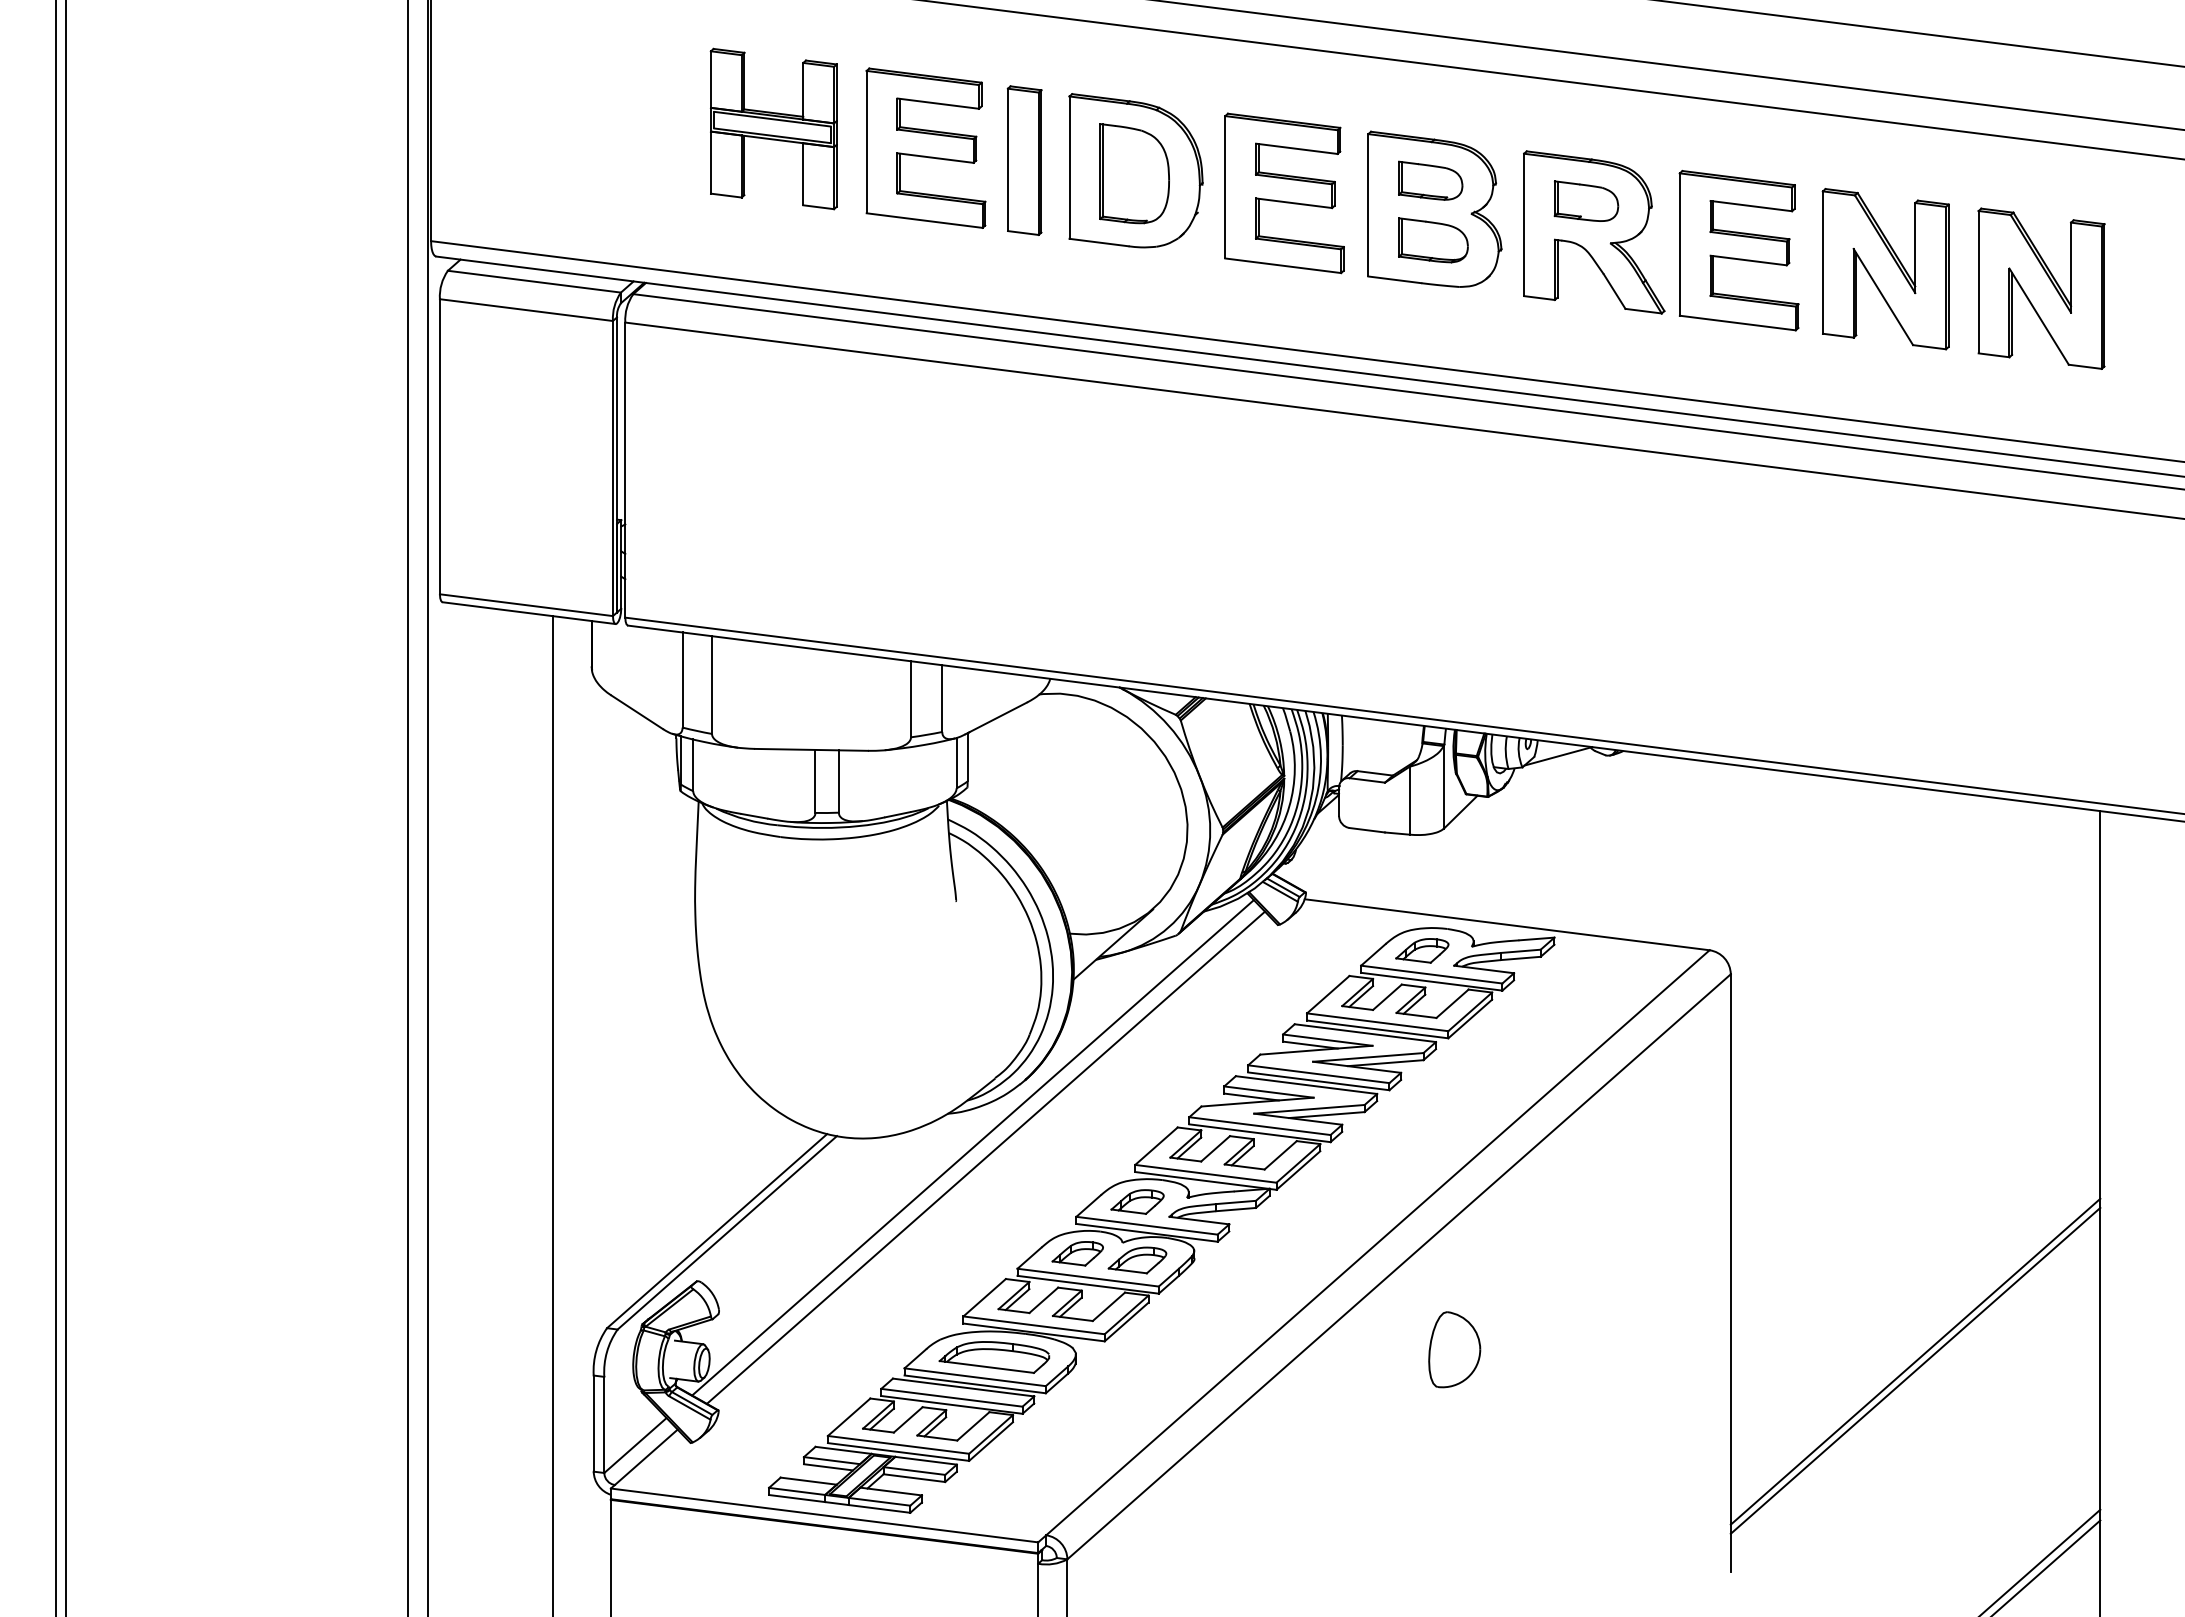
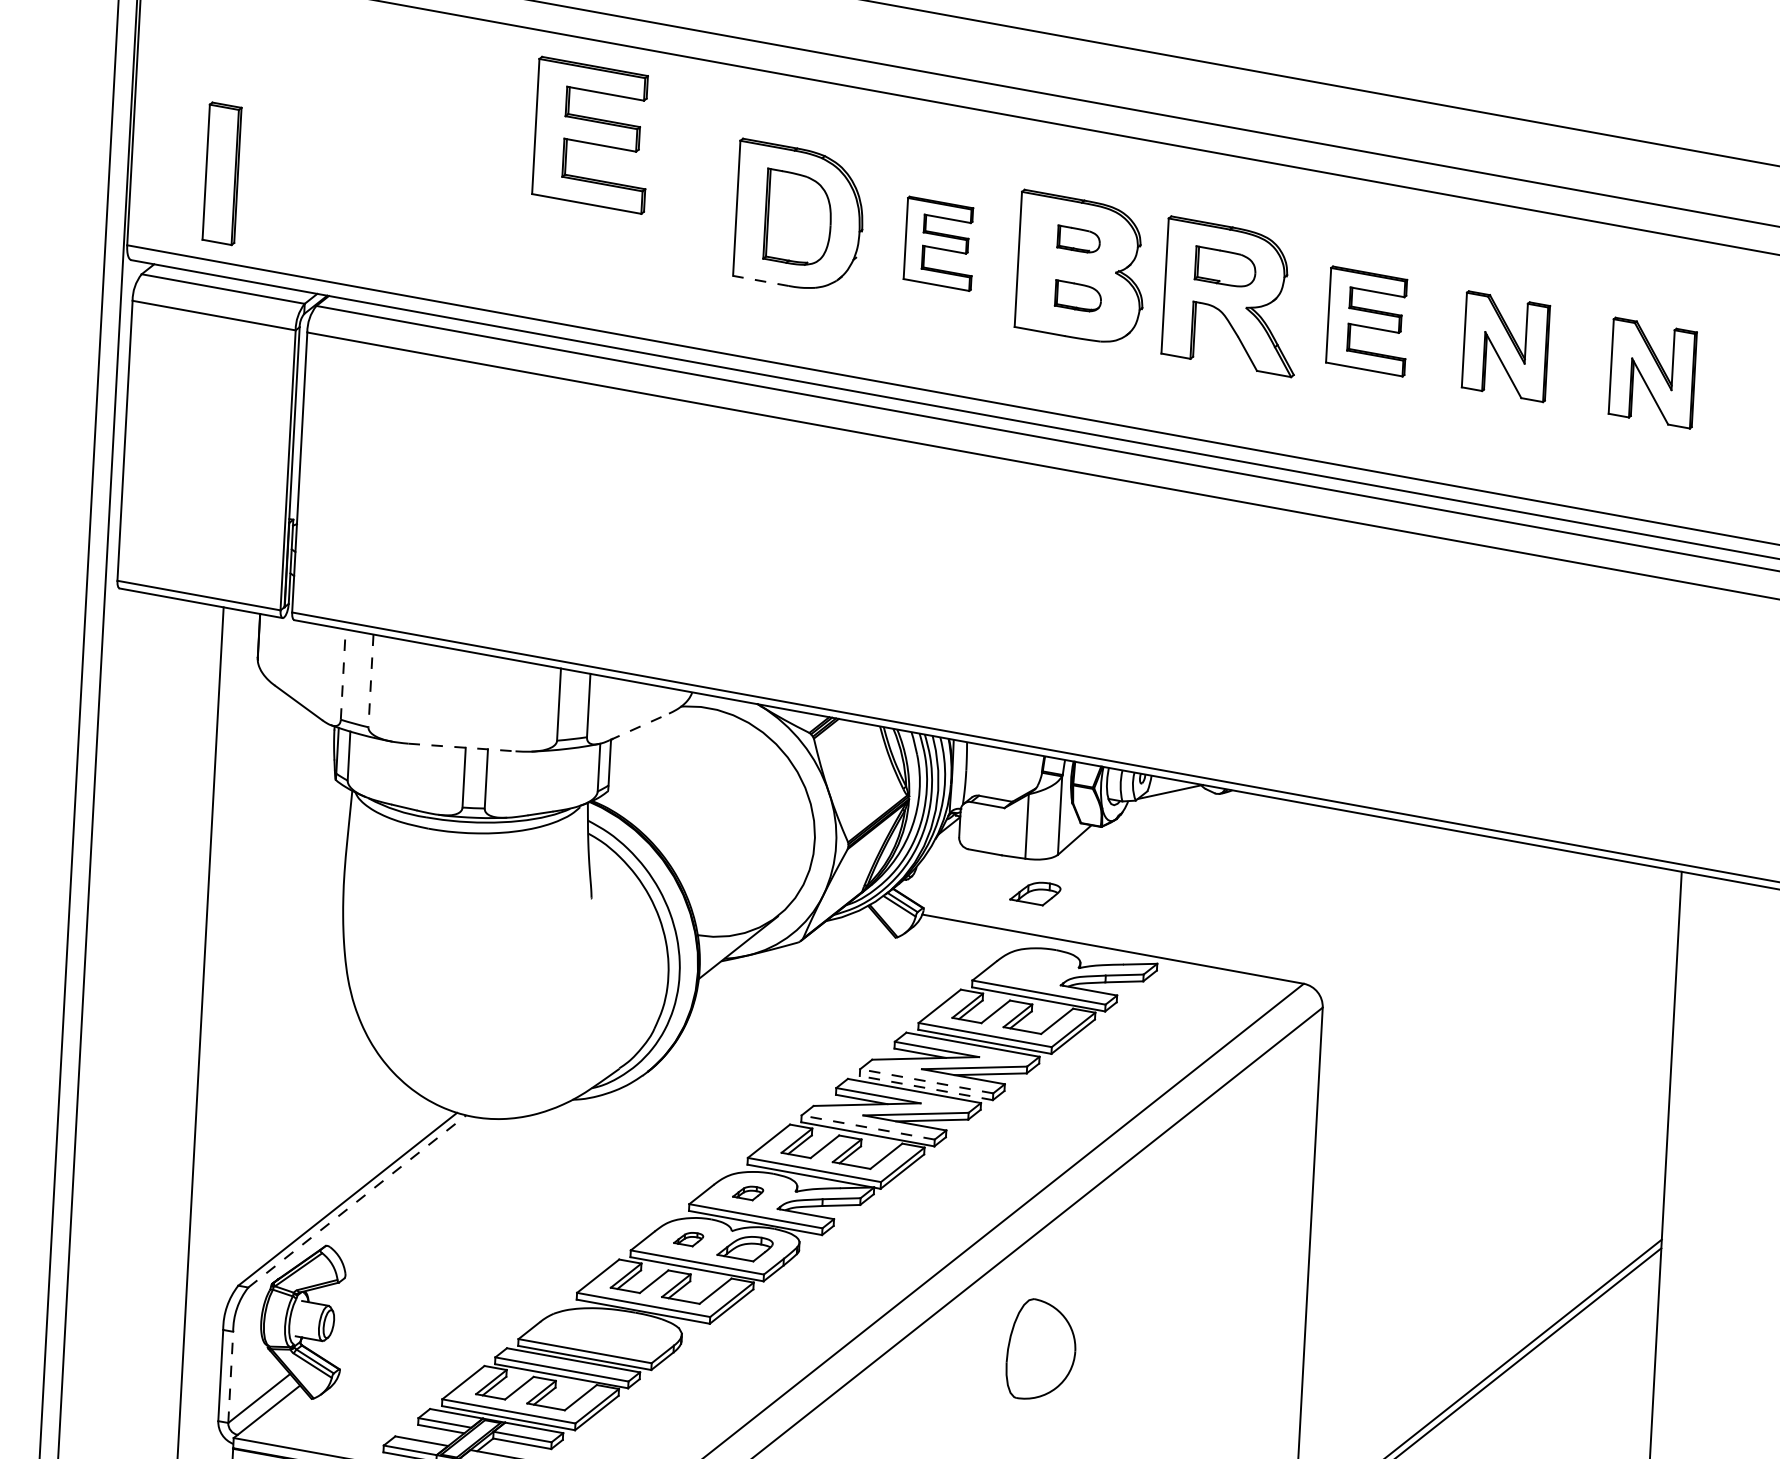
part: (773, 128) -> (457, 155), removed
part: (925, 147) -> (591, 134), moved
part: (1024, 160) -> (221, 173), moved
part: (1430, 180) -> (1078, 239), size x0.7
part: (1284, 193) -> (939, 243), size x0.6
part: (1433, 240) -> (1078, 296), size x0.7
line: (1099, 242) -> (761, 280), solid -> dashed
part: (1738, 250) -> (1367, 321), size x0.7
part: (1885, 269) -> (1505, 346), size x0.7
part: (2041, 288) -> (1652, 372), size x0.7
line: (682, 680) -> (343, 675), solid -> dashed
line: (712, 685) -> (371, 681), solid -> dashed
line: (996, 718) -> (639, 727), solid -> dashed
line: (812, 749) -> (462, 747), solid -> dashed
part: (1422, 950) -> (1035, 893), moved
line: (1318, 1074) -> (926, 1081), solid -> dashed
line: (1318, 1081) -> (926, 1088), solid -> dashed
line: (1259, 1126) -> (867, 1127), solid -> dashed
line: (972, 1147) -> (594, 1133), removed
line: (985, 1157) -> (606, 1143), removed
part: (1137, 1201) -> (748, 1192), size x0.6
line: (727, 1232) -> (357, 1201), solid -> dashed
part: (1077, 1253) -> (688, 1239), size x0.6
part: (1454, 1349) -> (1041, 1349), size x1.4
part: (994, 1357) -> (604, 1333), removed
line: (604, 1424) -> (230, 1376), solid -> dashed

